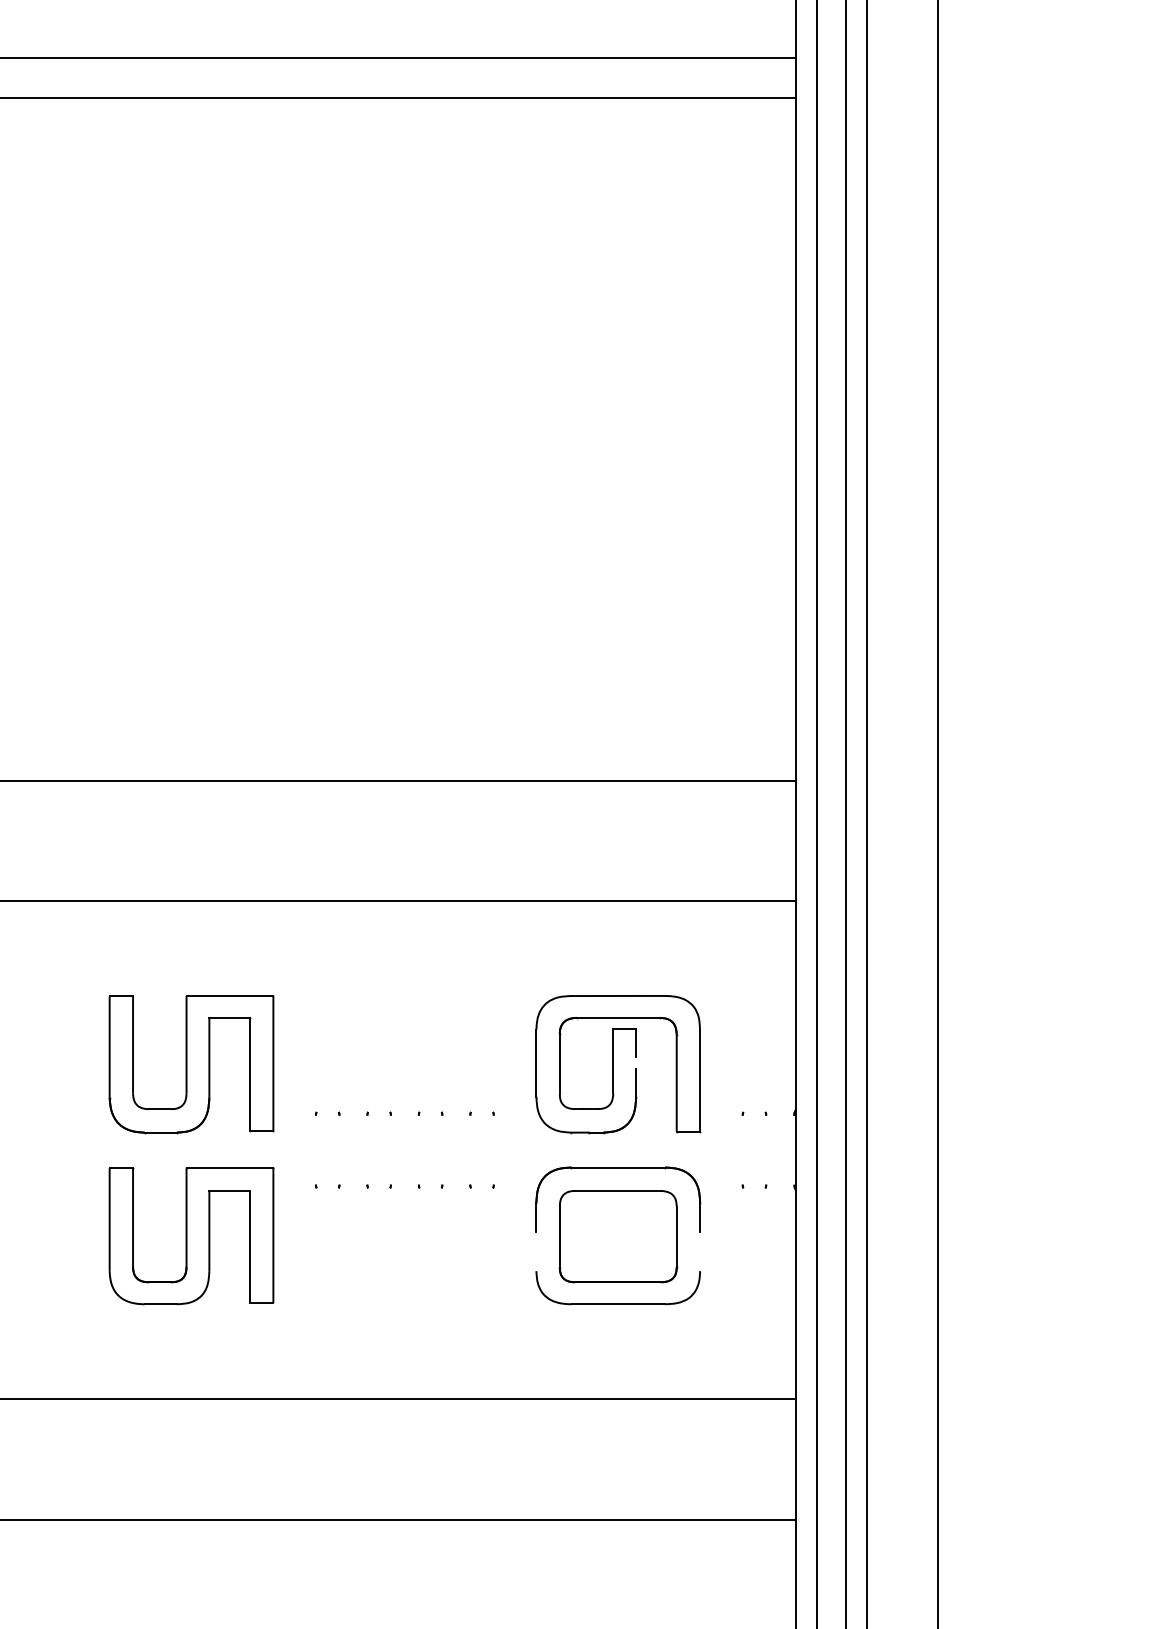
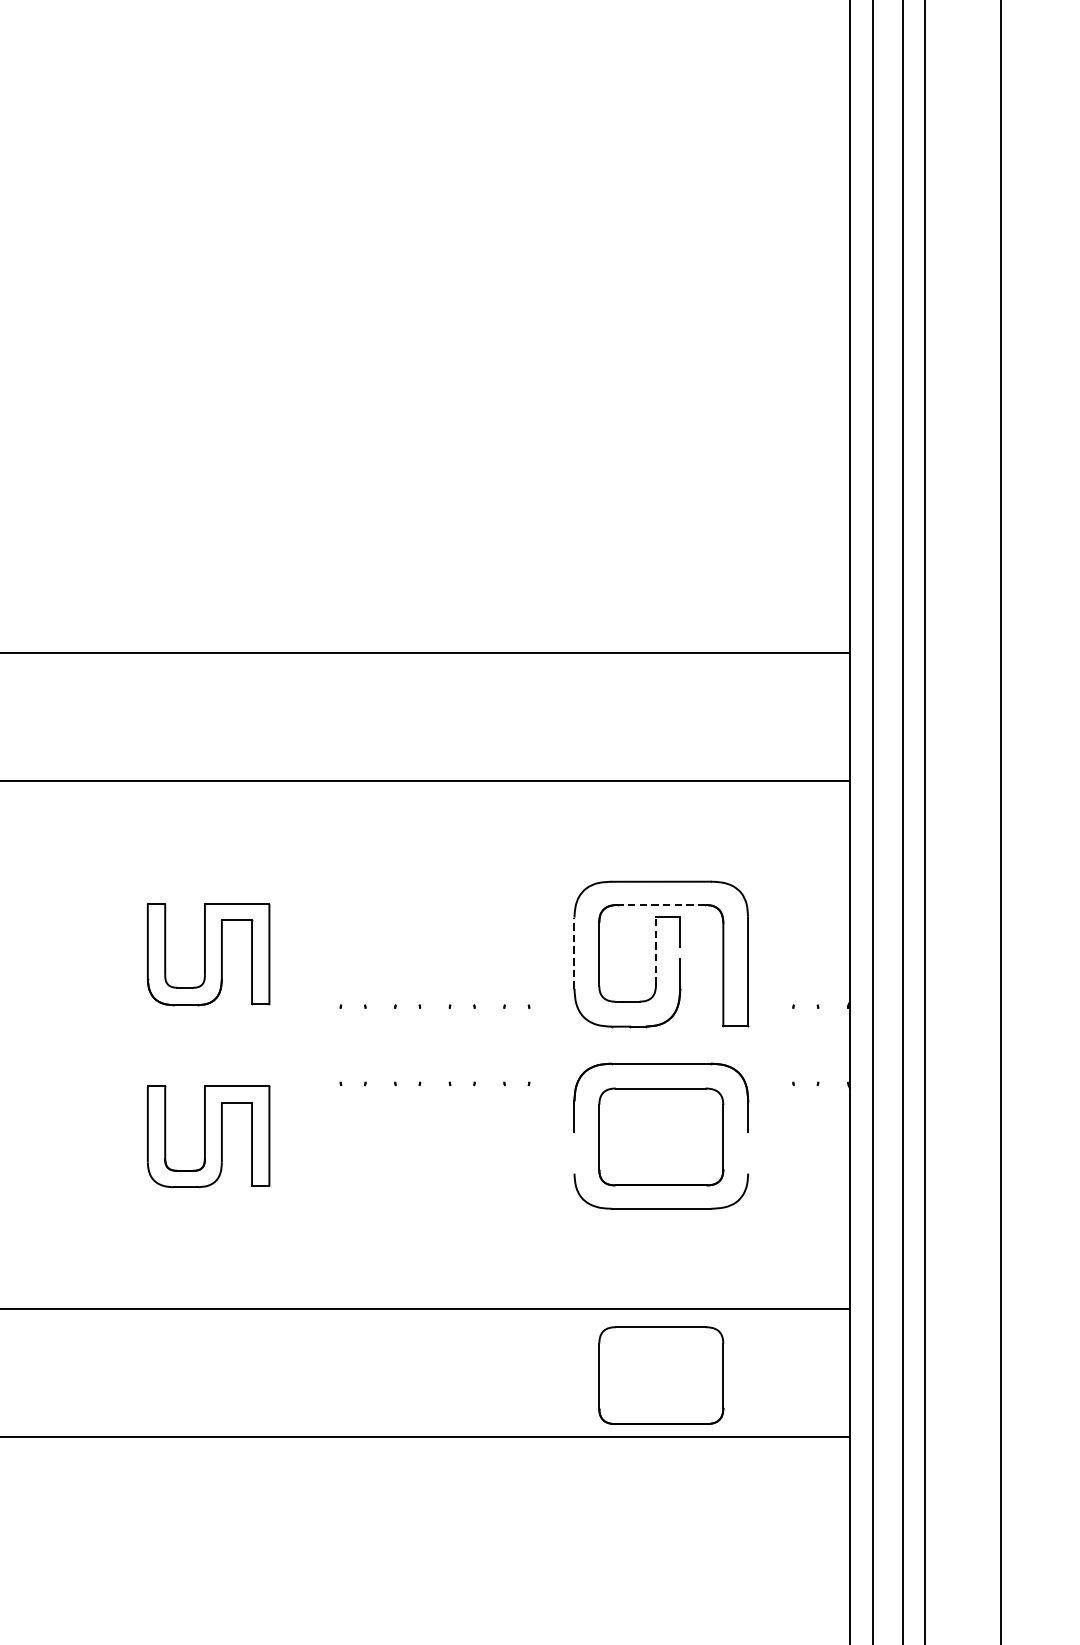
line: (618, 1017) -> (661, 904), solid -> dashed
line: (613, 1060) -> (656, 950), solid -> dashed
line: (536, 1063) -> (574, 953), solid -> dashed
part: (191, 1064) -> (208, 954), size x0.7
part: (191, 1236) -> (208, 1136), size x0.7
part: (618, 1461) -> (661, 1375), added

